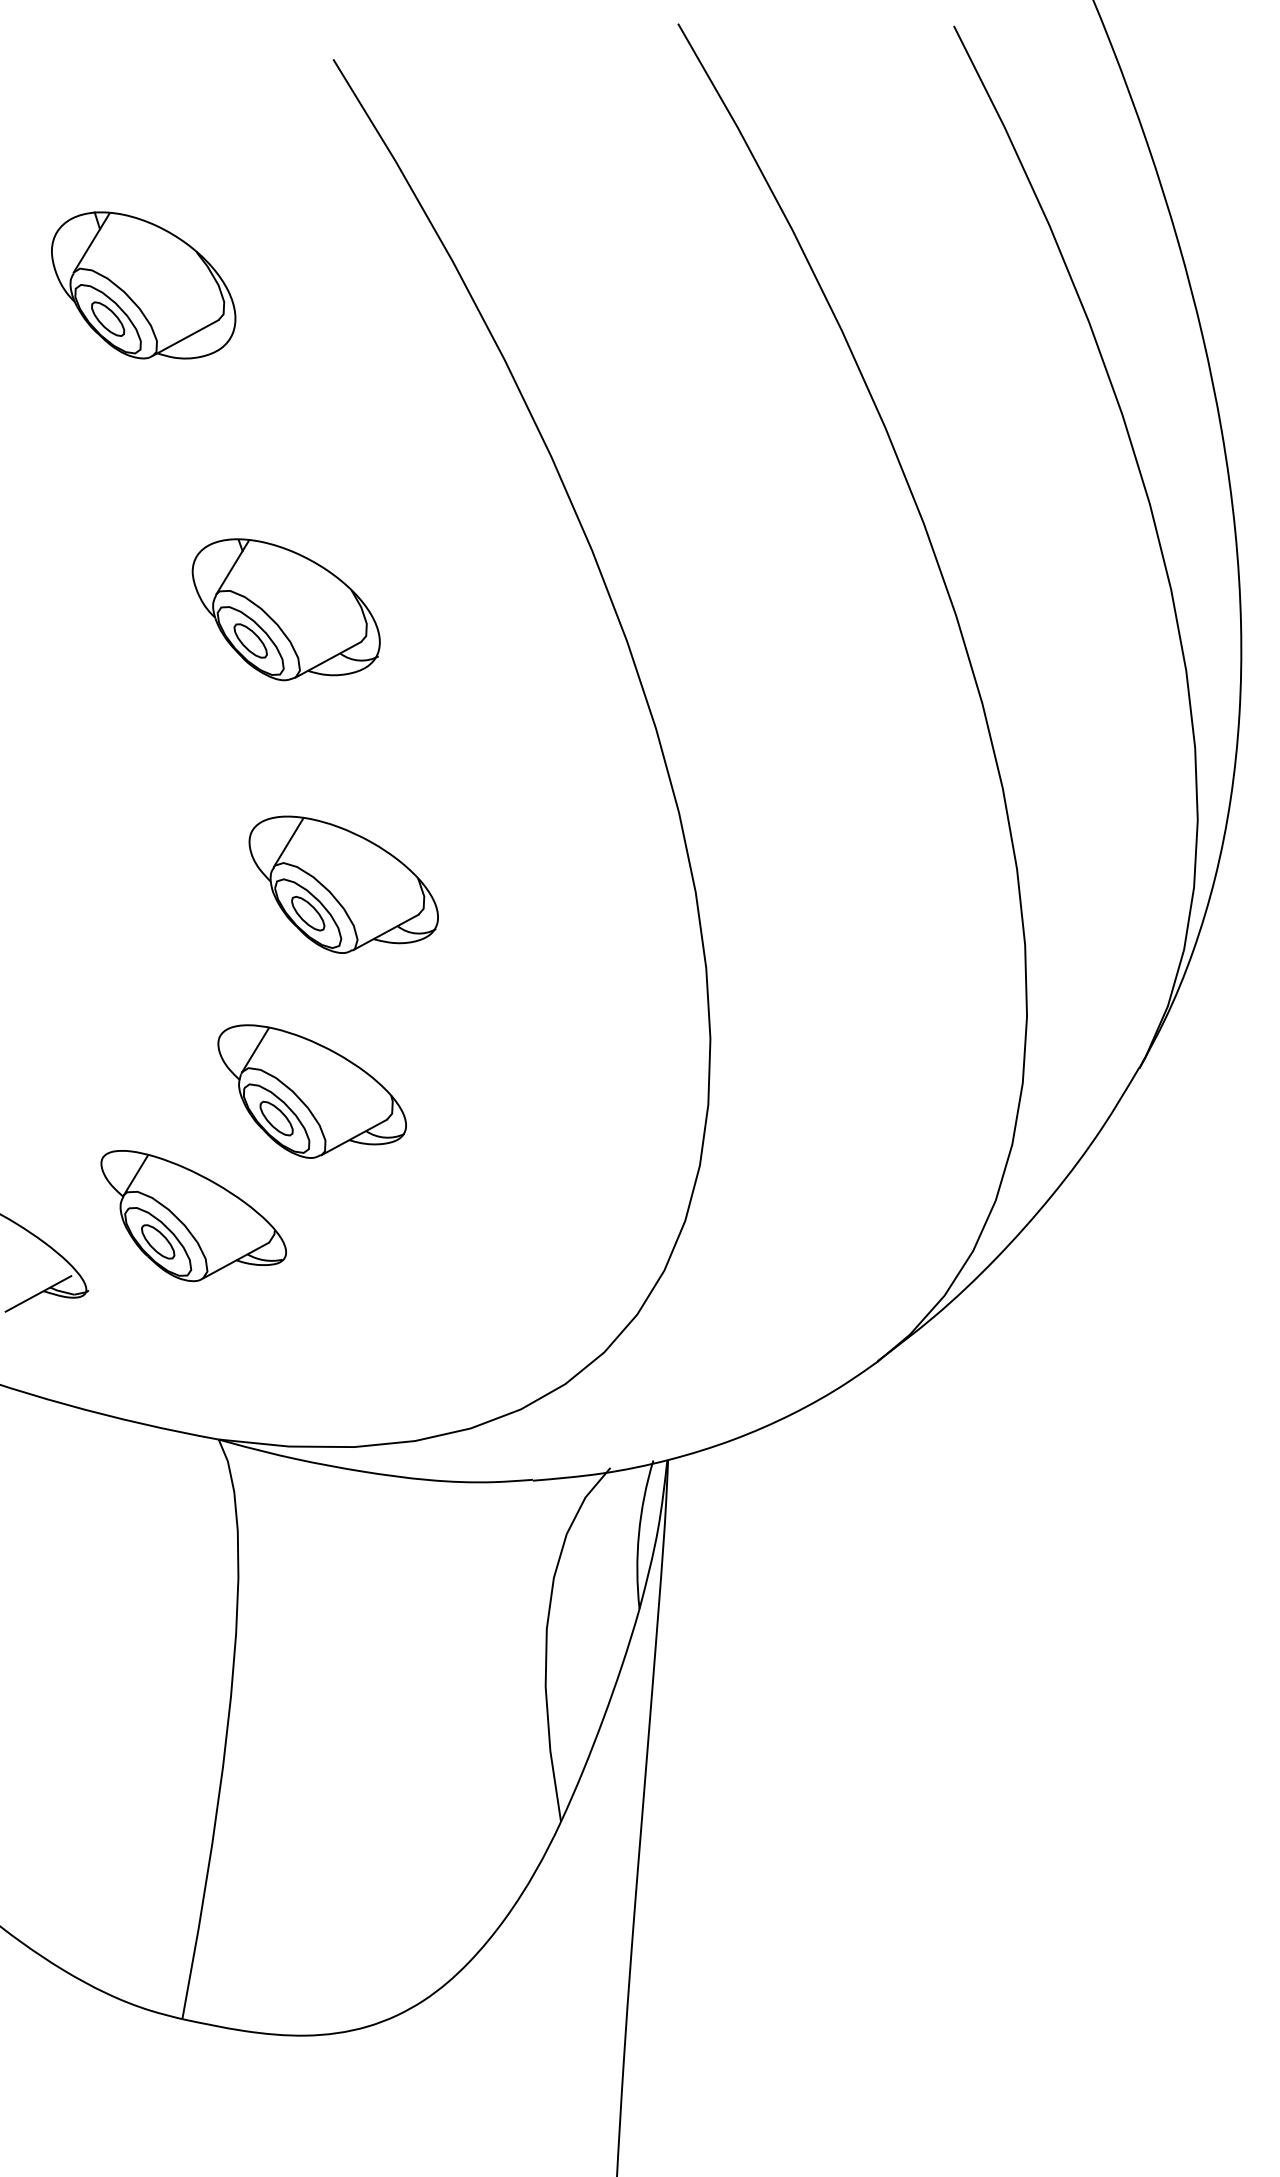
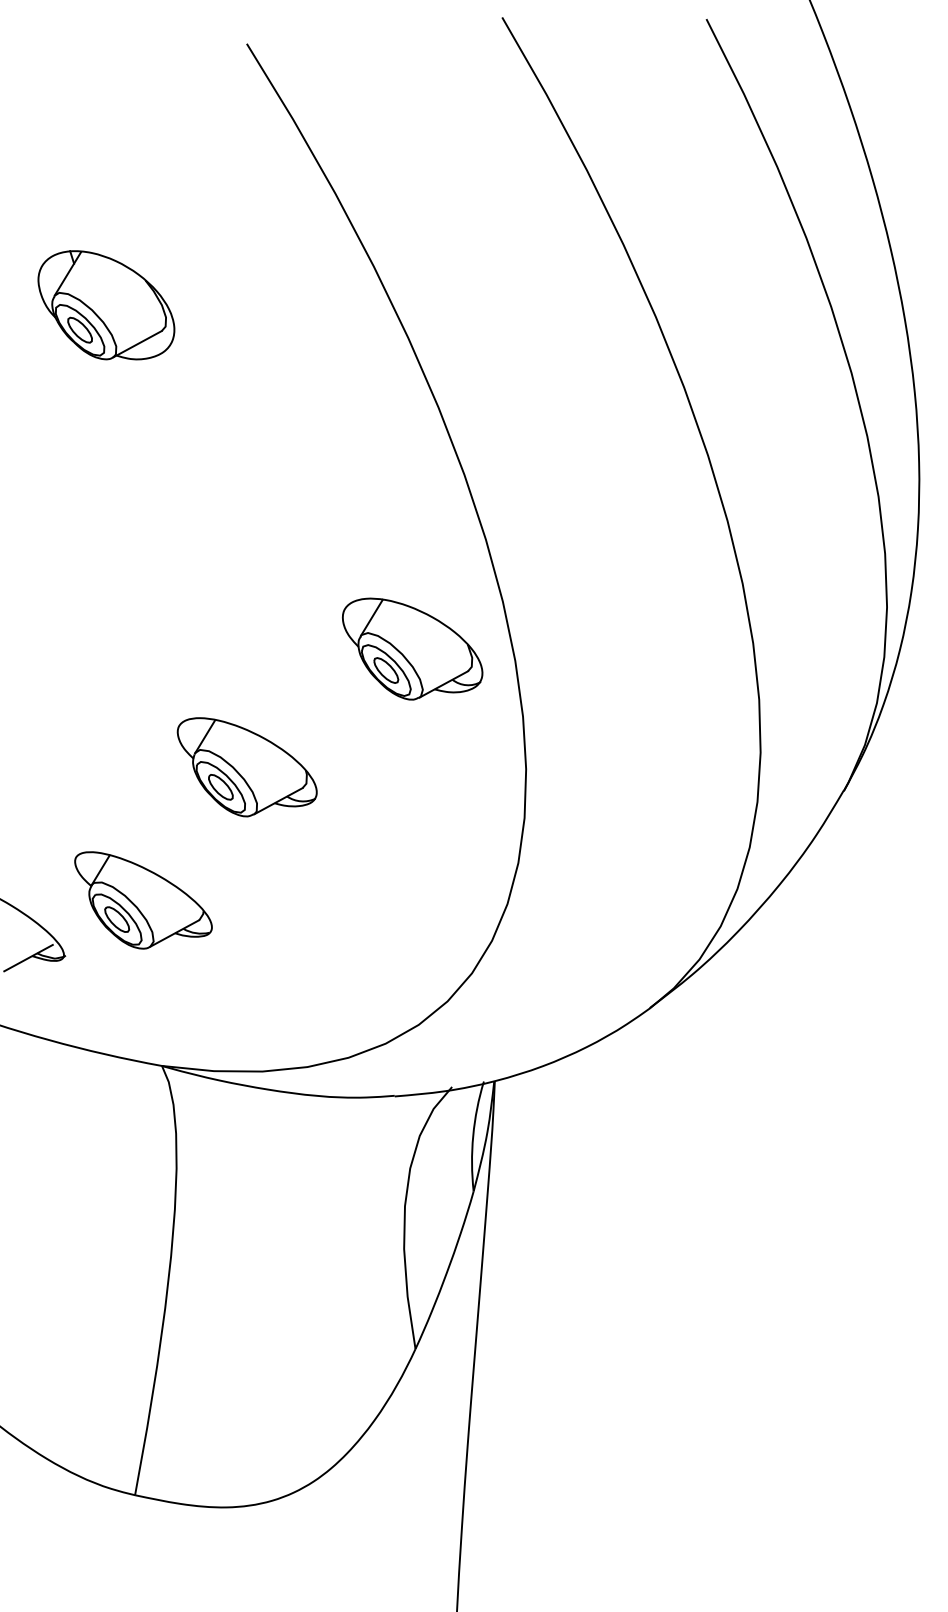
part: (143, 285) -> (106, 305), moved
part: (285, 609) -> (211, 451), removed
part: (343, 883) -> (412, 648), moved
part: (311, 1091) -> (246, 767), moved

